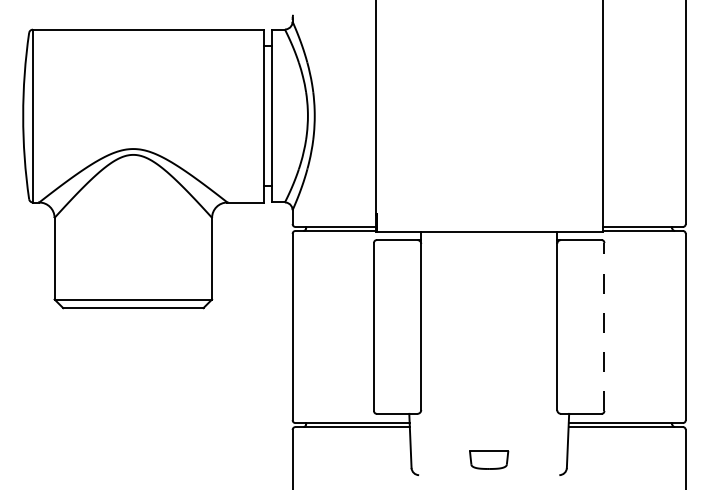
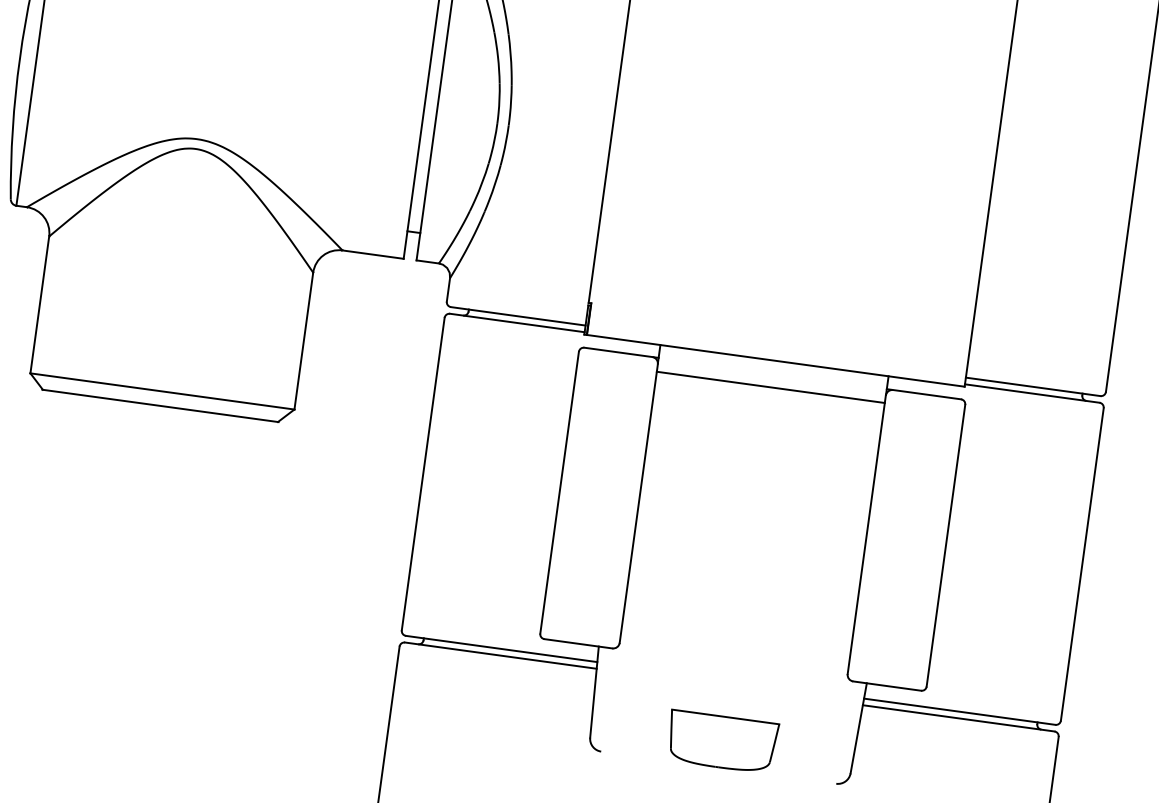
line: (489, 248) -> (771, 387), added
line: (604, 326) -> (946, 544), dashed -> solid
part: (488, 459) -> (721, 741), size x1.67

